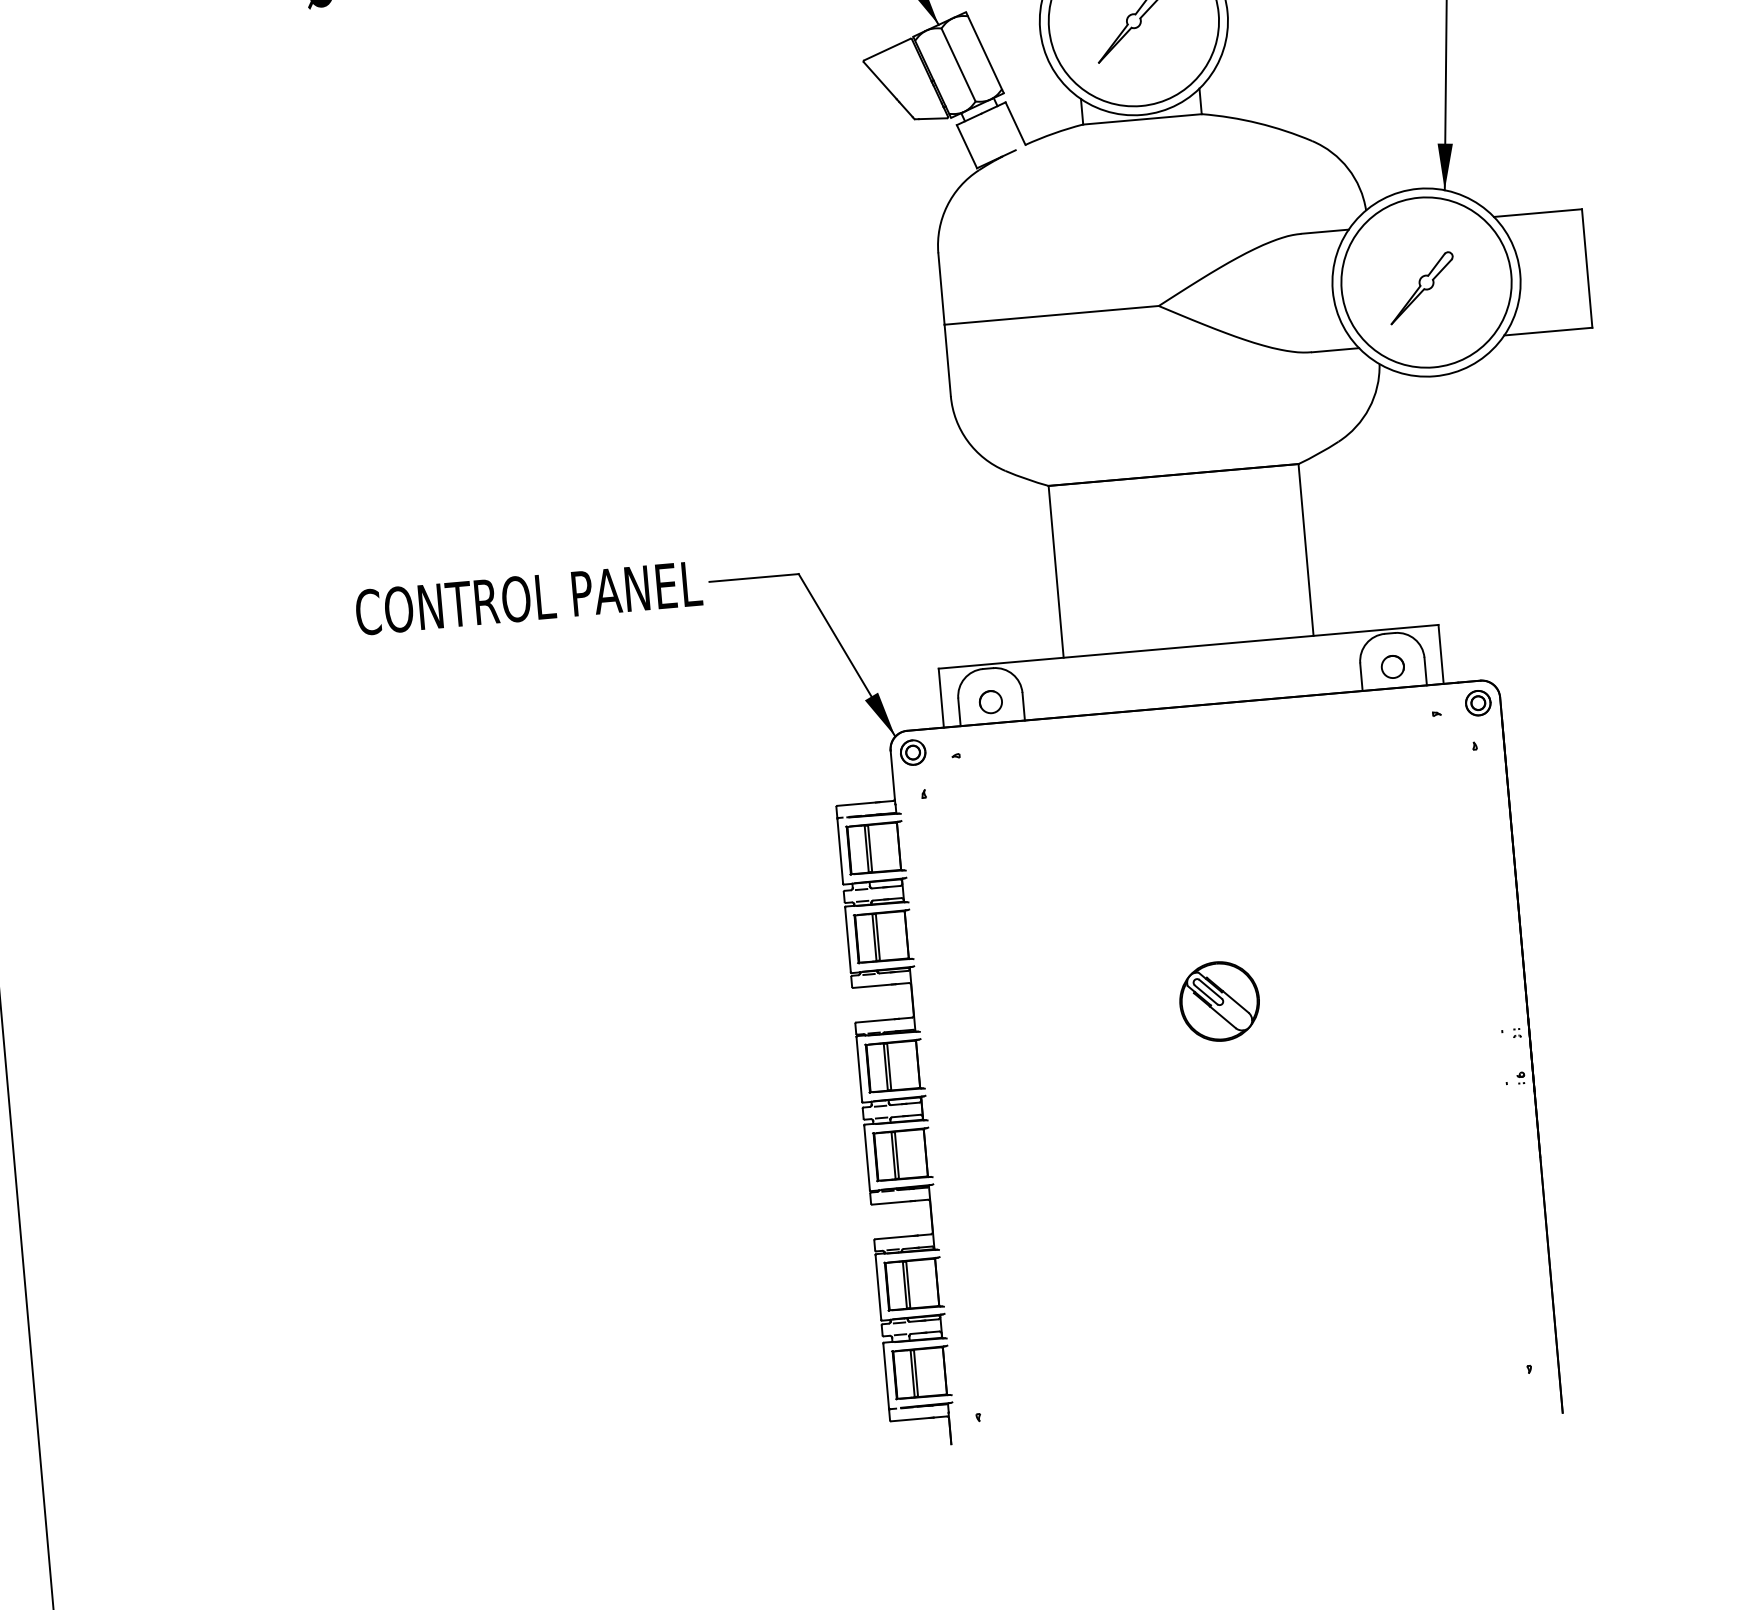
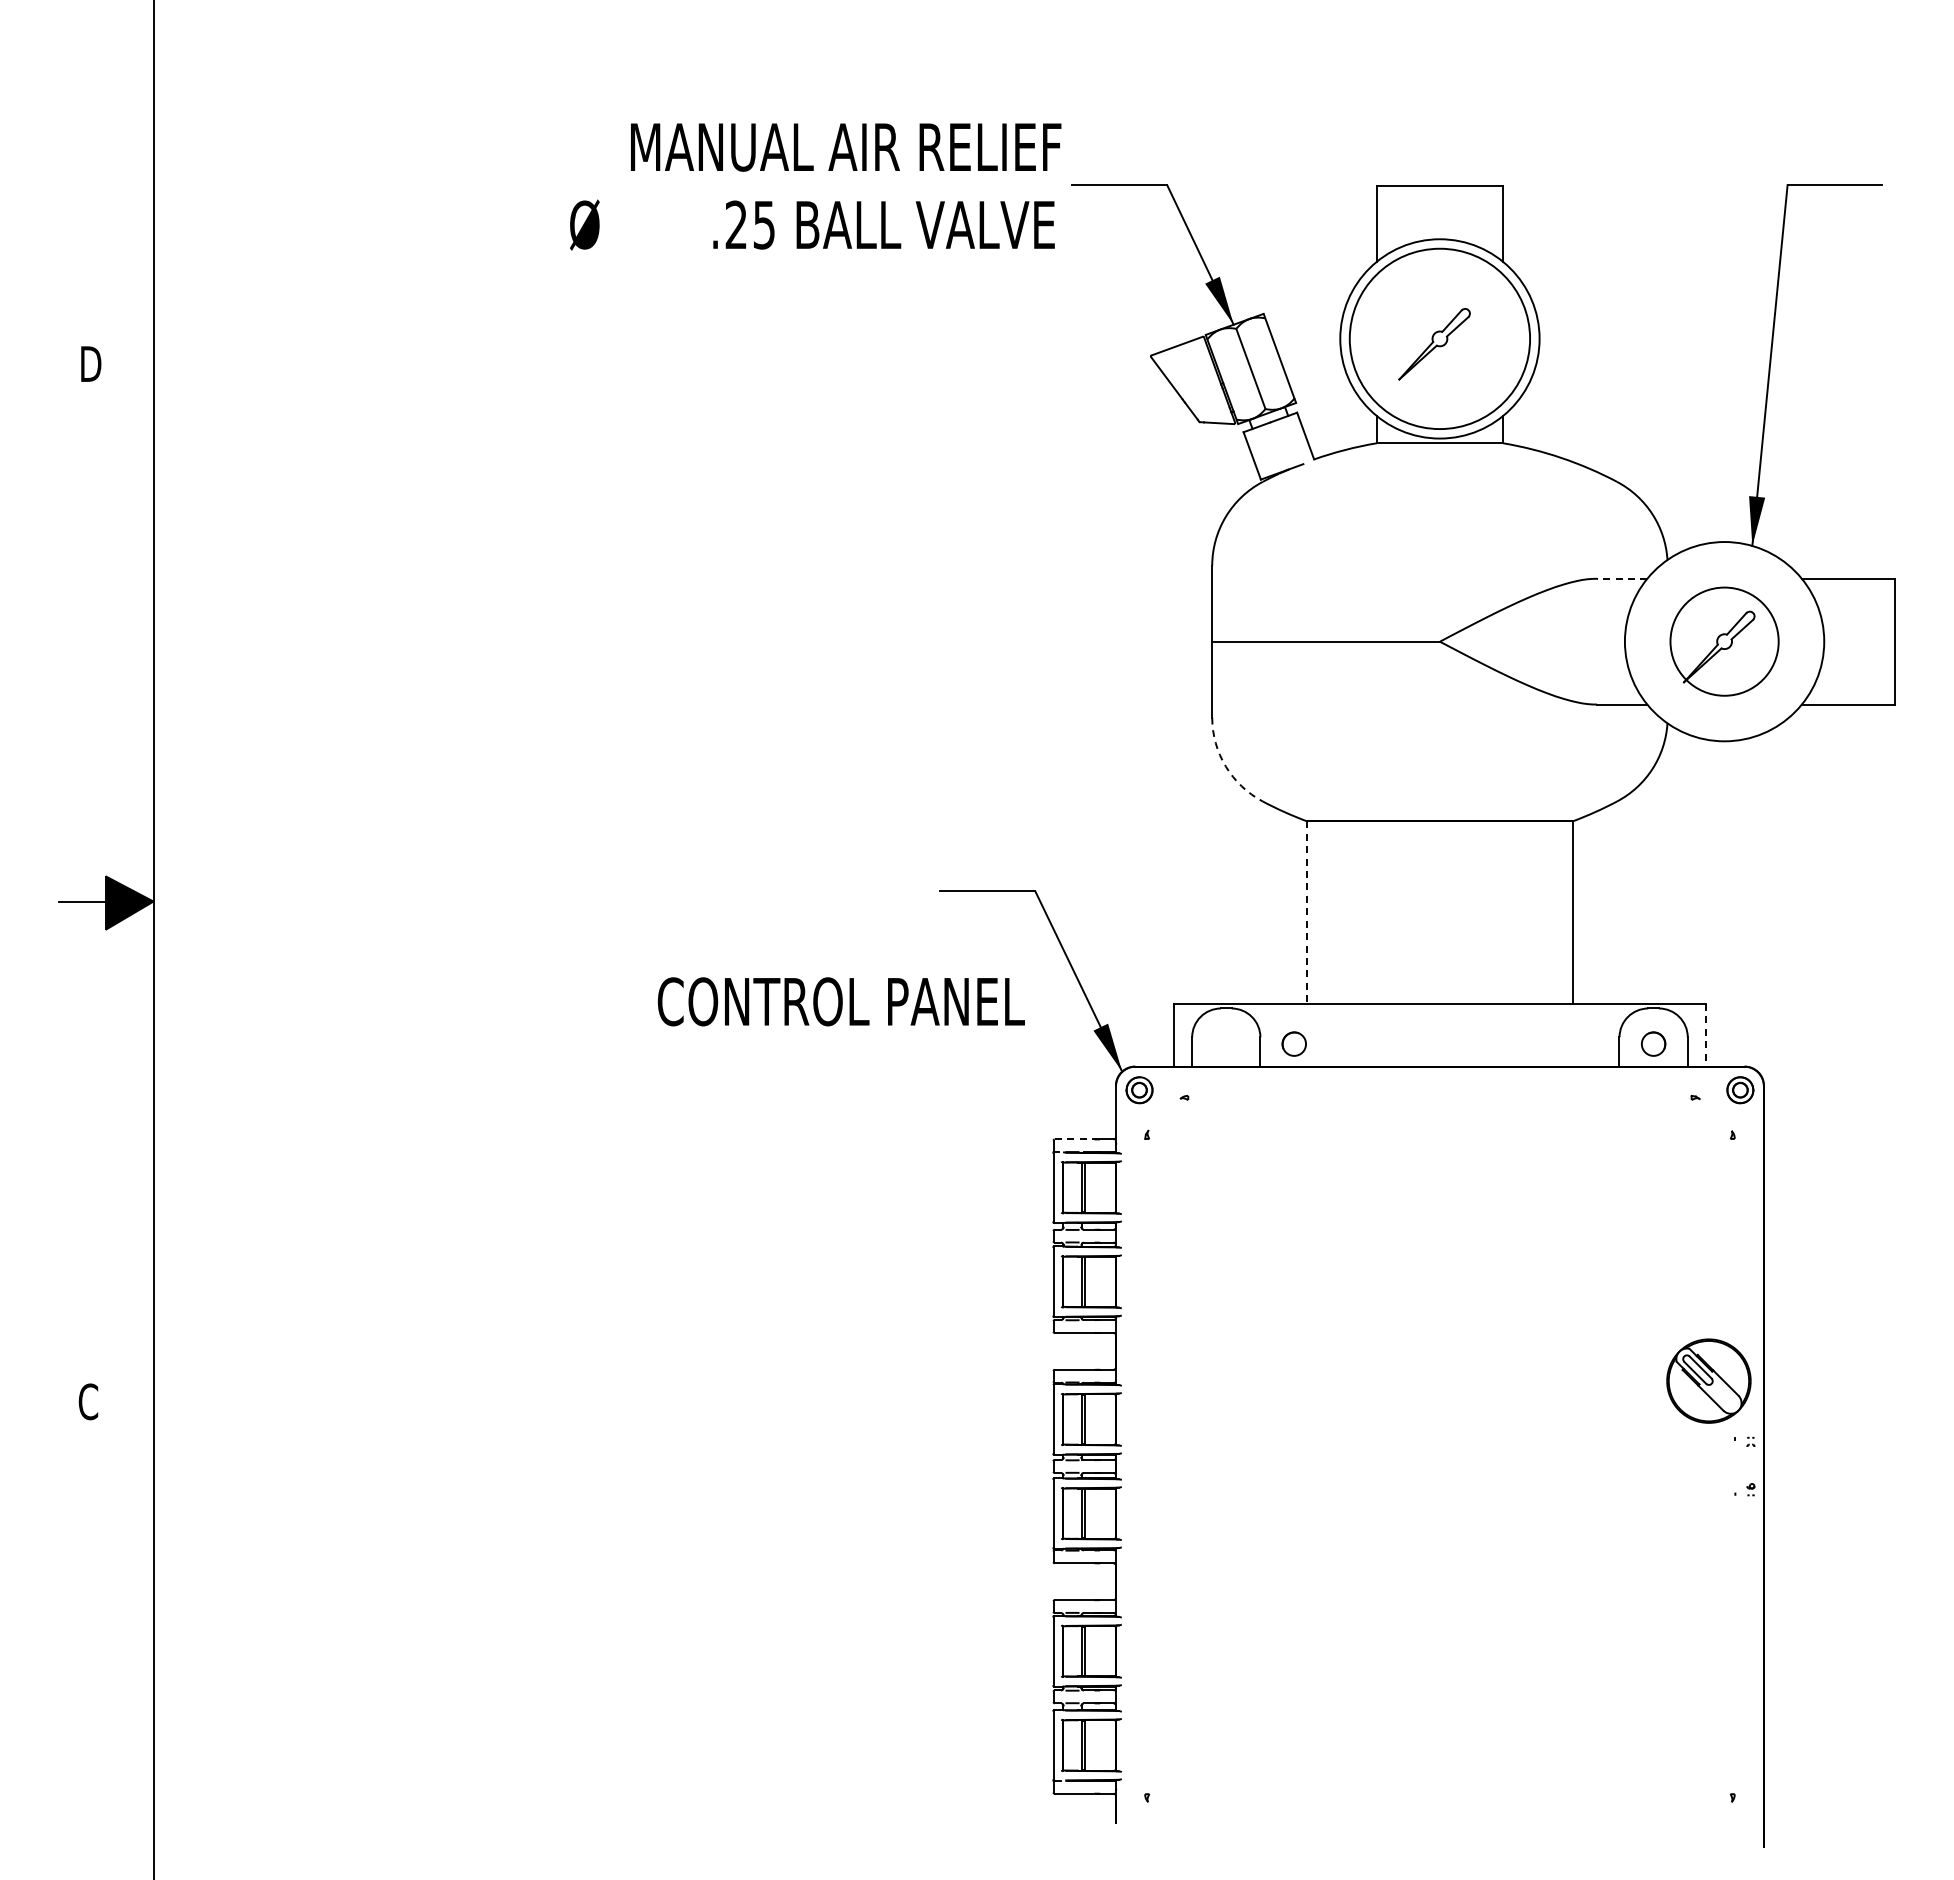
line: (1324, 231) -> (1621, 578), solid -> dashed
circle: (1426, 282) -> (1724, 641), size x0.6
arc: (967, 441) -> (1225, 766), solid -> dashed
line: (1056, 572) -> (1307, 913), solid -> dashed
text: (528, 597) -> (840, 1001), moved
line: (1440, 654) -> (1705, 1035), solid -> dashed
circle: (990, 701) -> (1293, 1043), moved
line: (858, 804) -> (1077, 1139), solid -> dashed
part: (1219, 1000) -> (1708, 1380), moved

